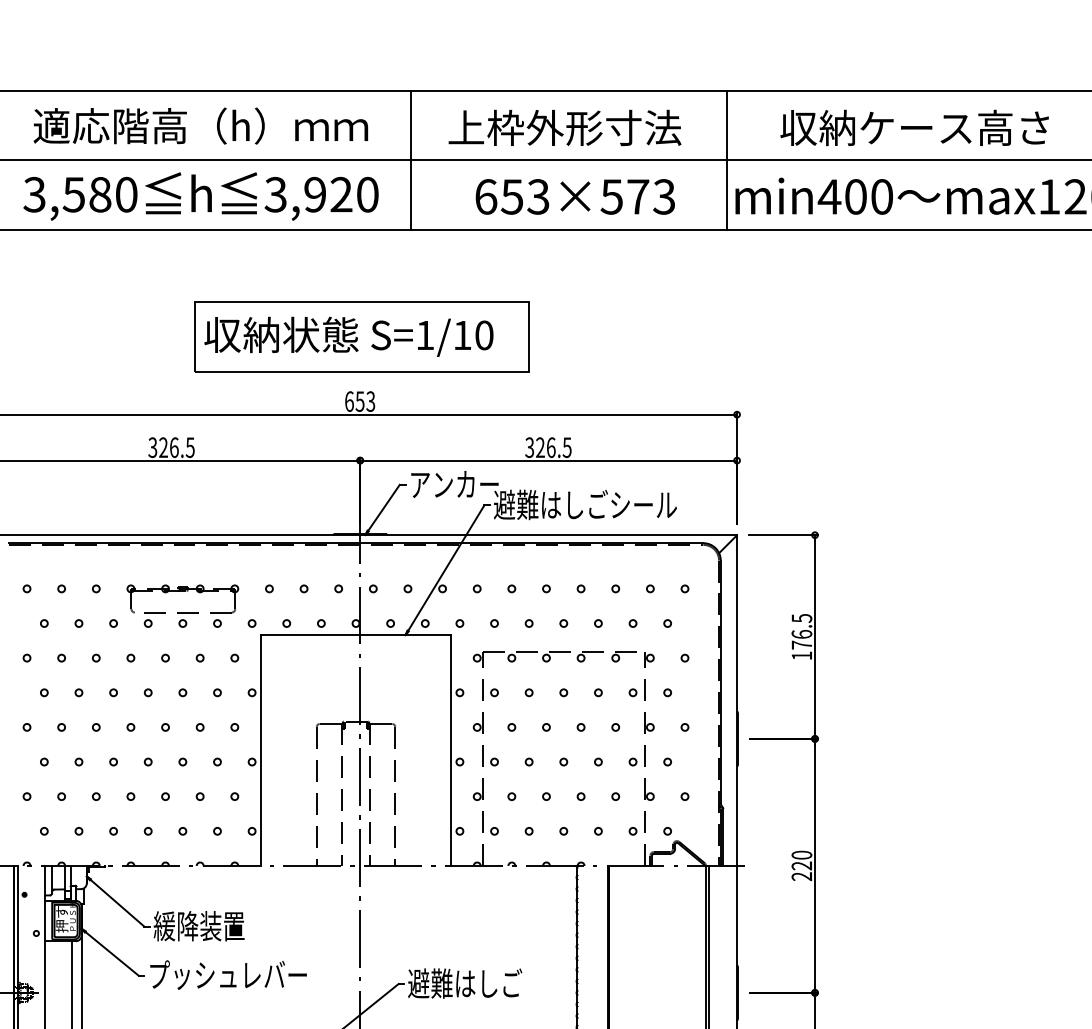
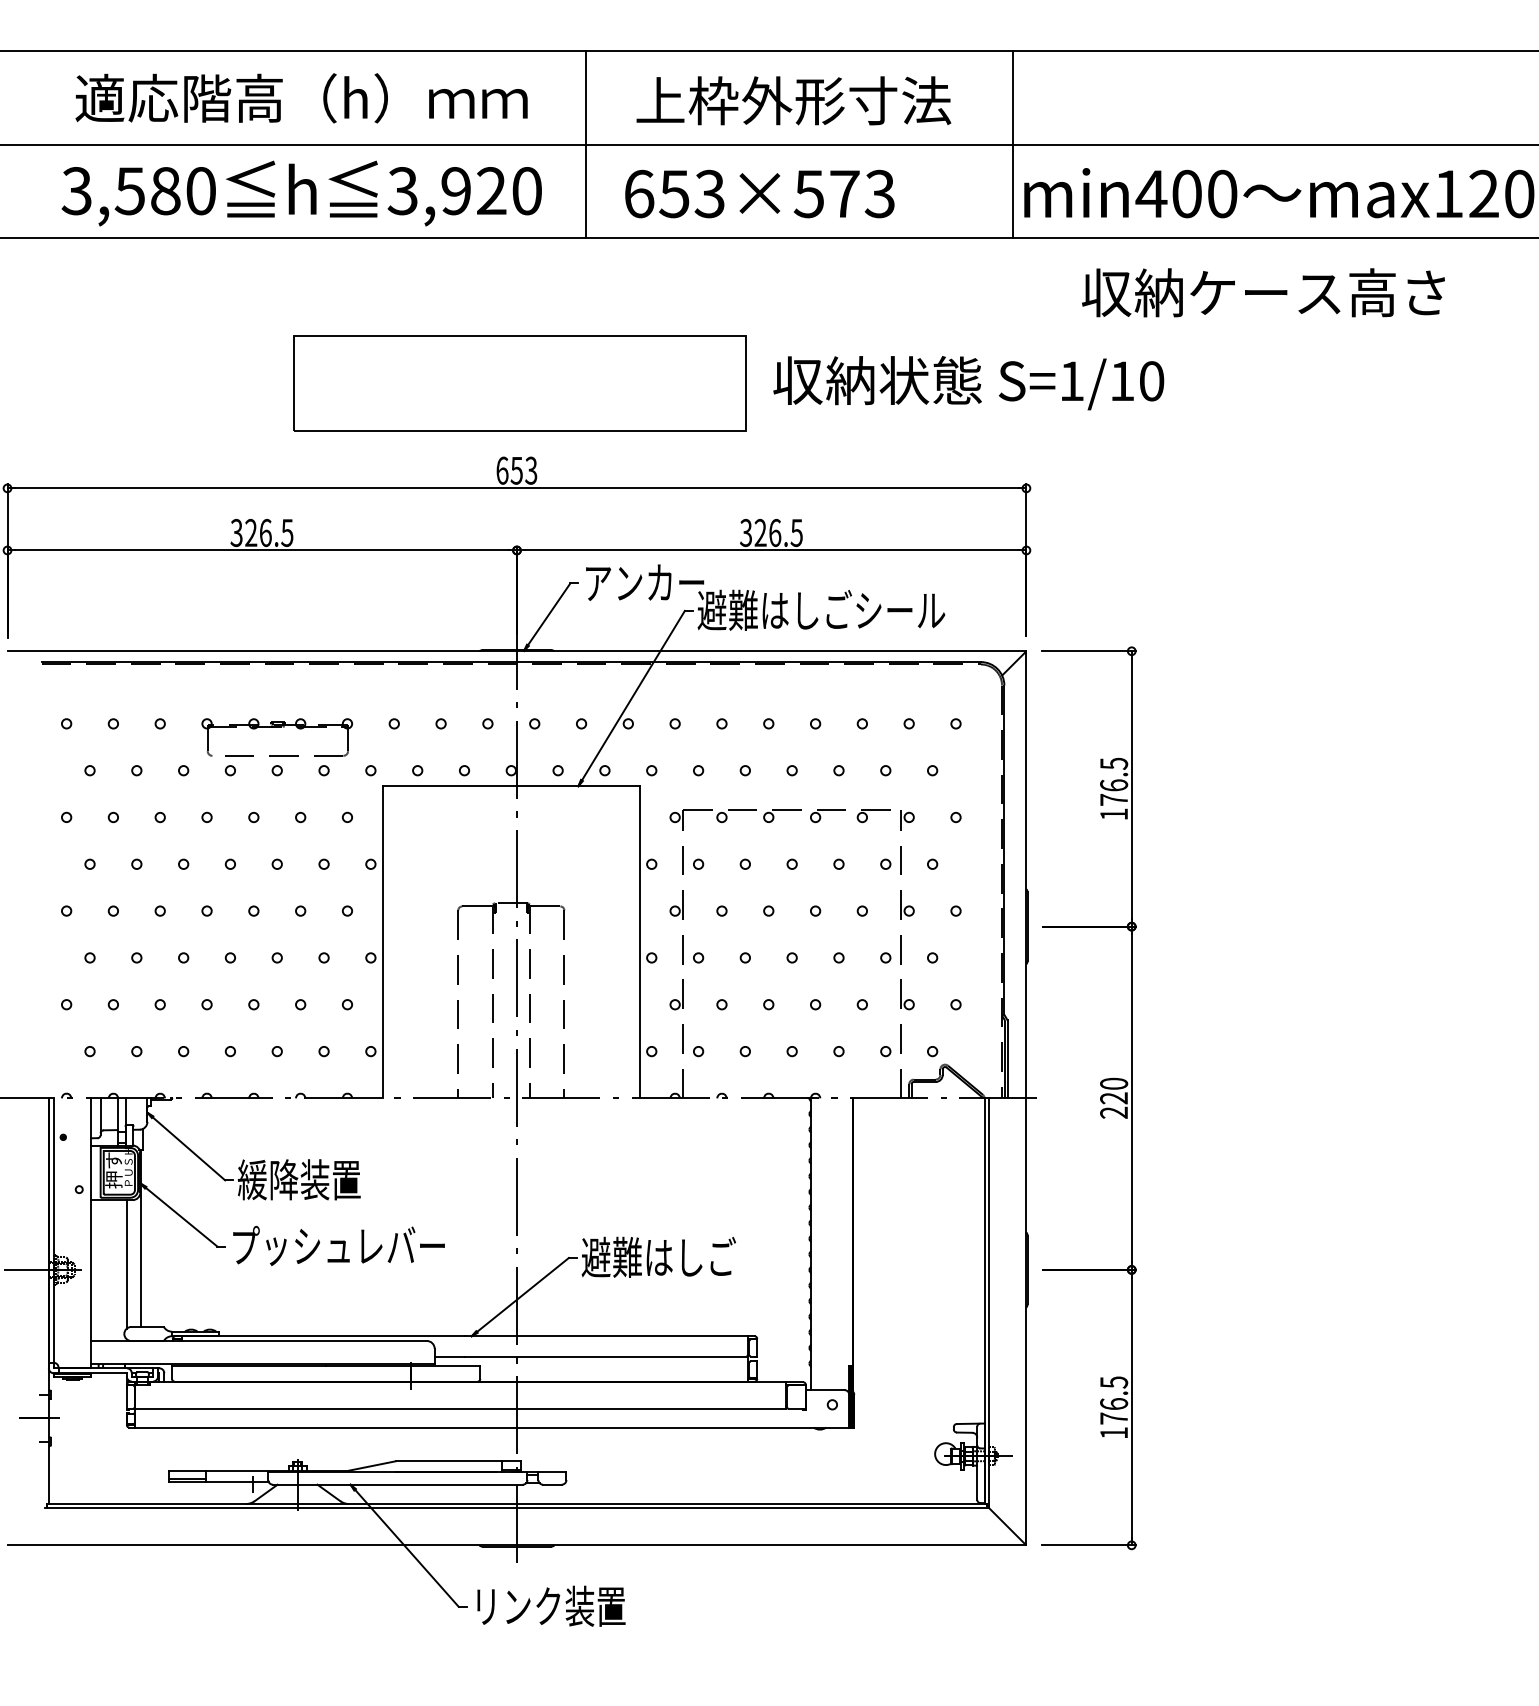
text: (914, 127) -> (1263, 292), moved
text: (575, 196) -> (759, 193), moved
text: (348, 337) -> (968, 383), moved

